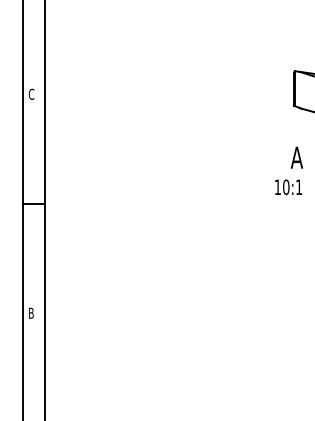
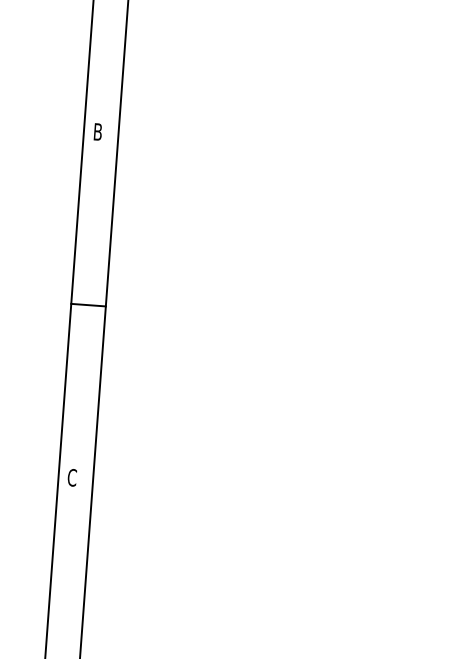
text: (31, 93) -> (98, 130), C -> B
text: (31, 312) -> (72, 476), B -> C

